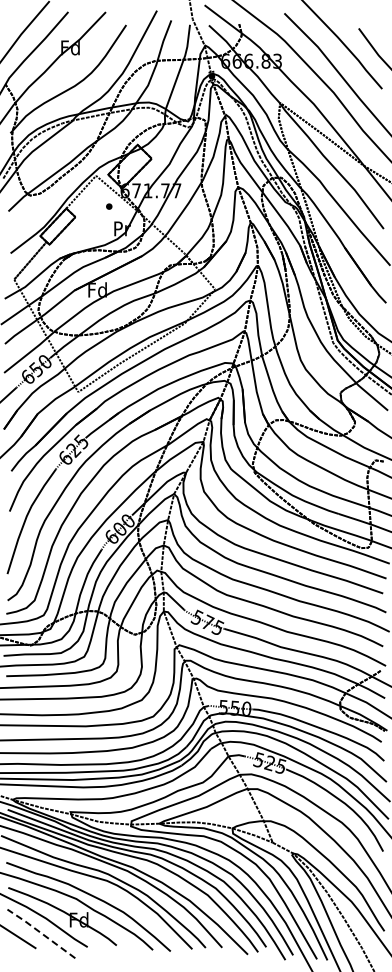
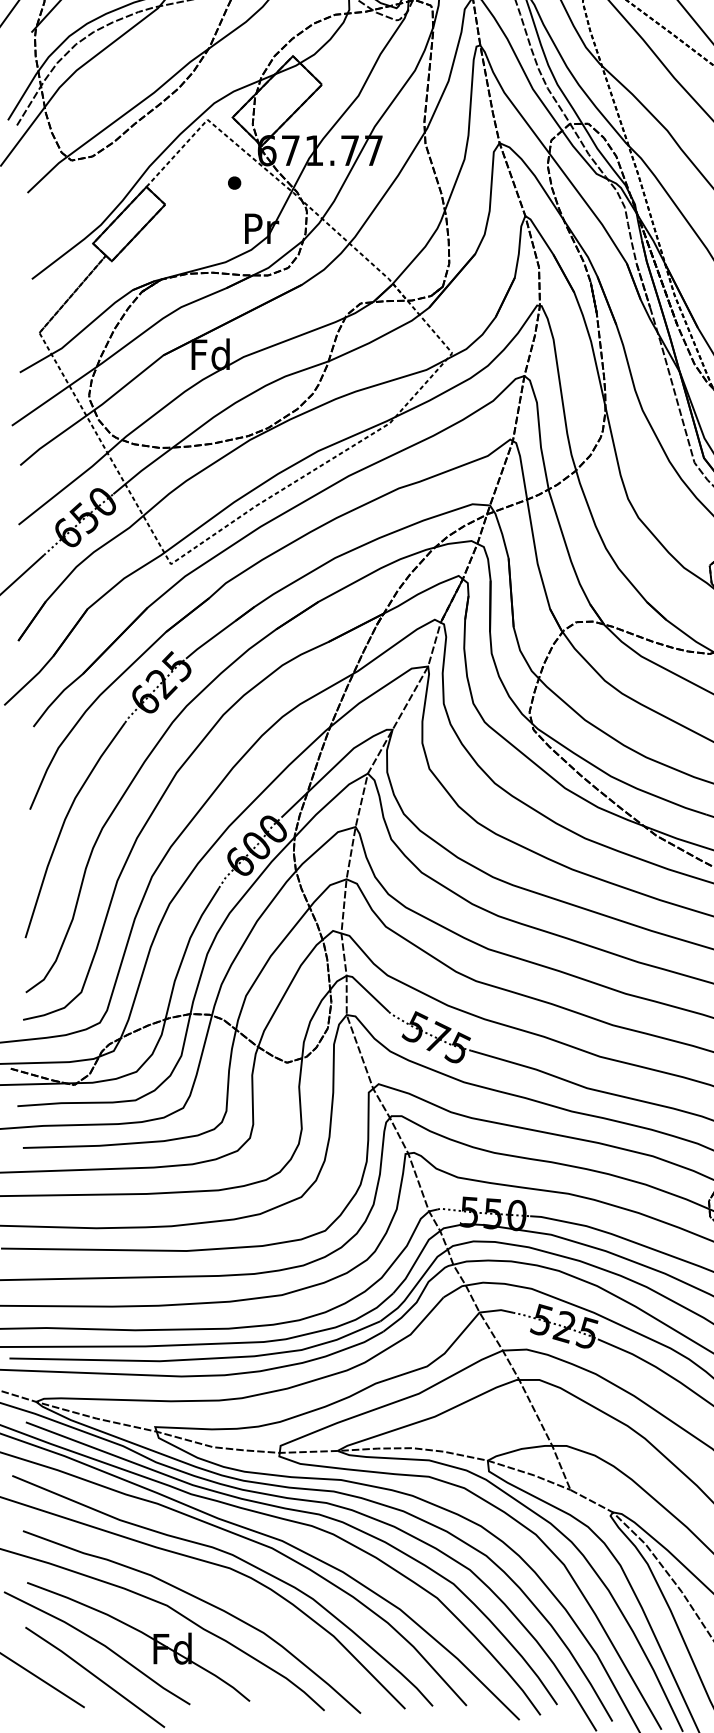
line: (40, 932) -> (93, 1674), dashed -> solid

